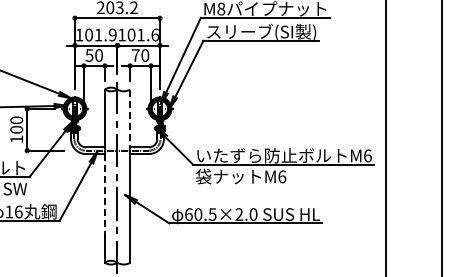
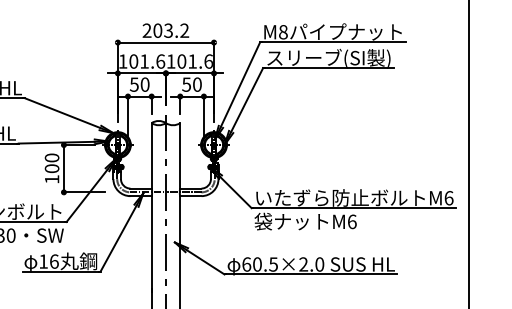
text: (112, 34) -> (160, 60), 101.9 -> 101.6
text: (135, 55) -> (186, 84), 70 -> 50
line: (130, 118) -> (180, 155), dashed -> solid
line: (104, 197) -> (151, 245), dashed -> solid

